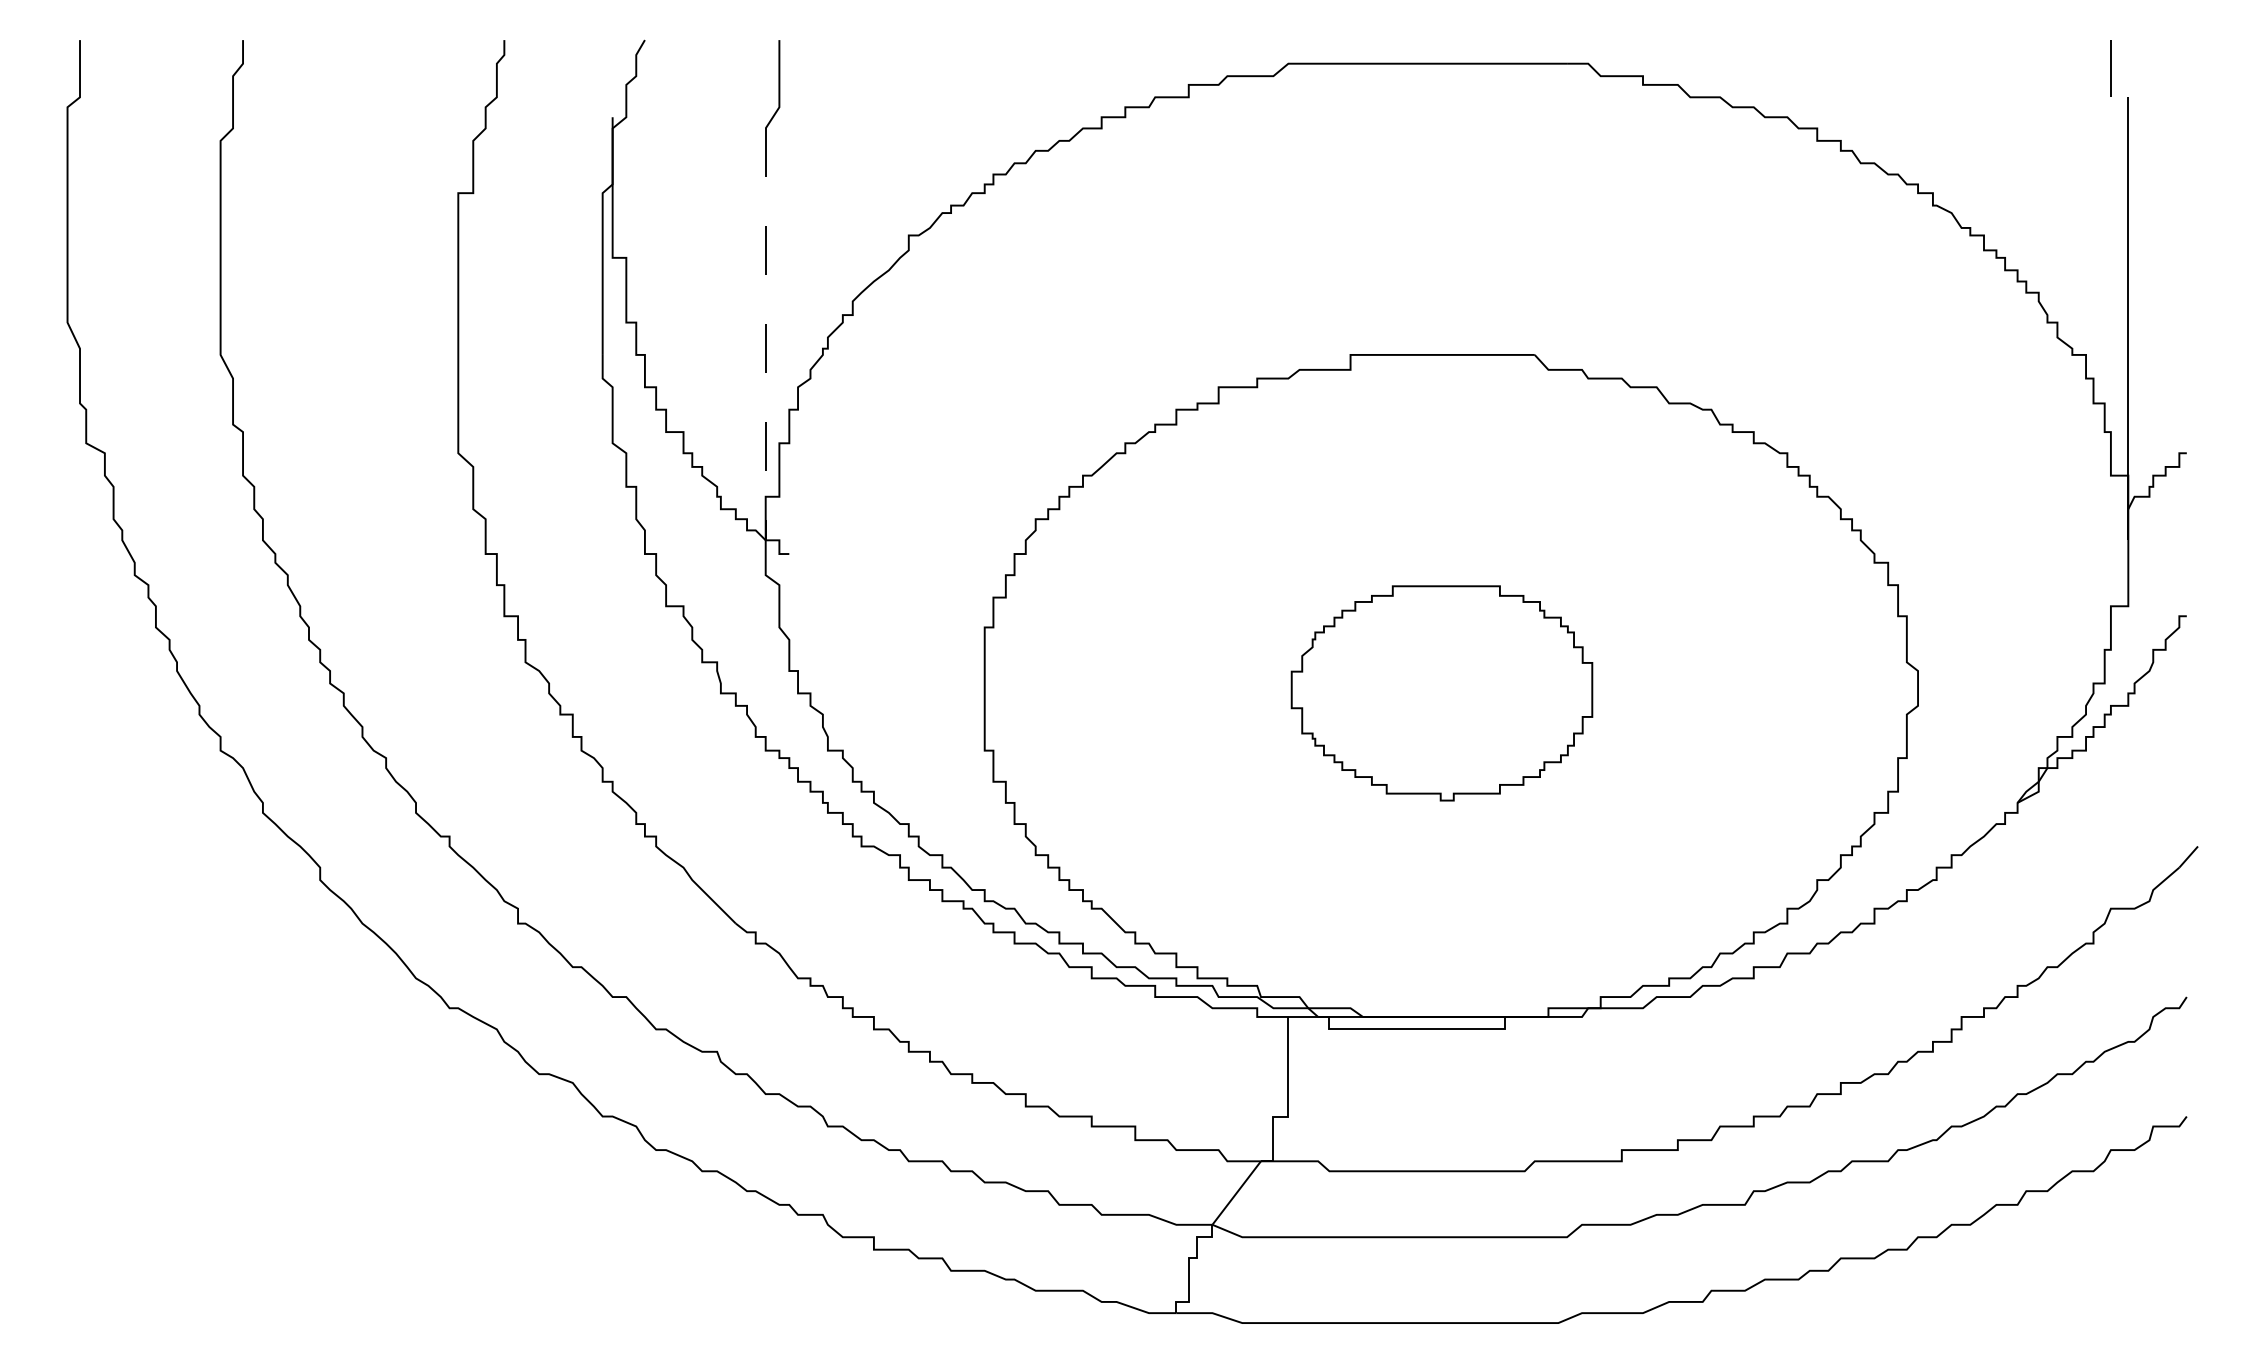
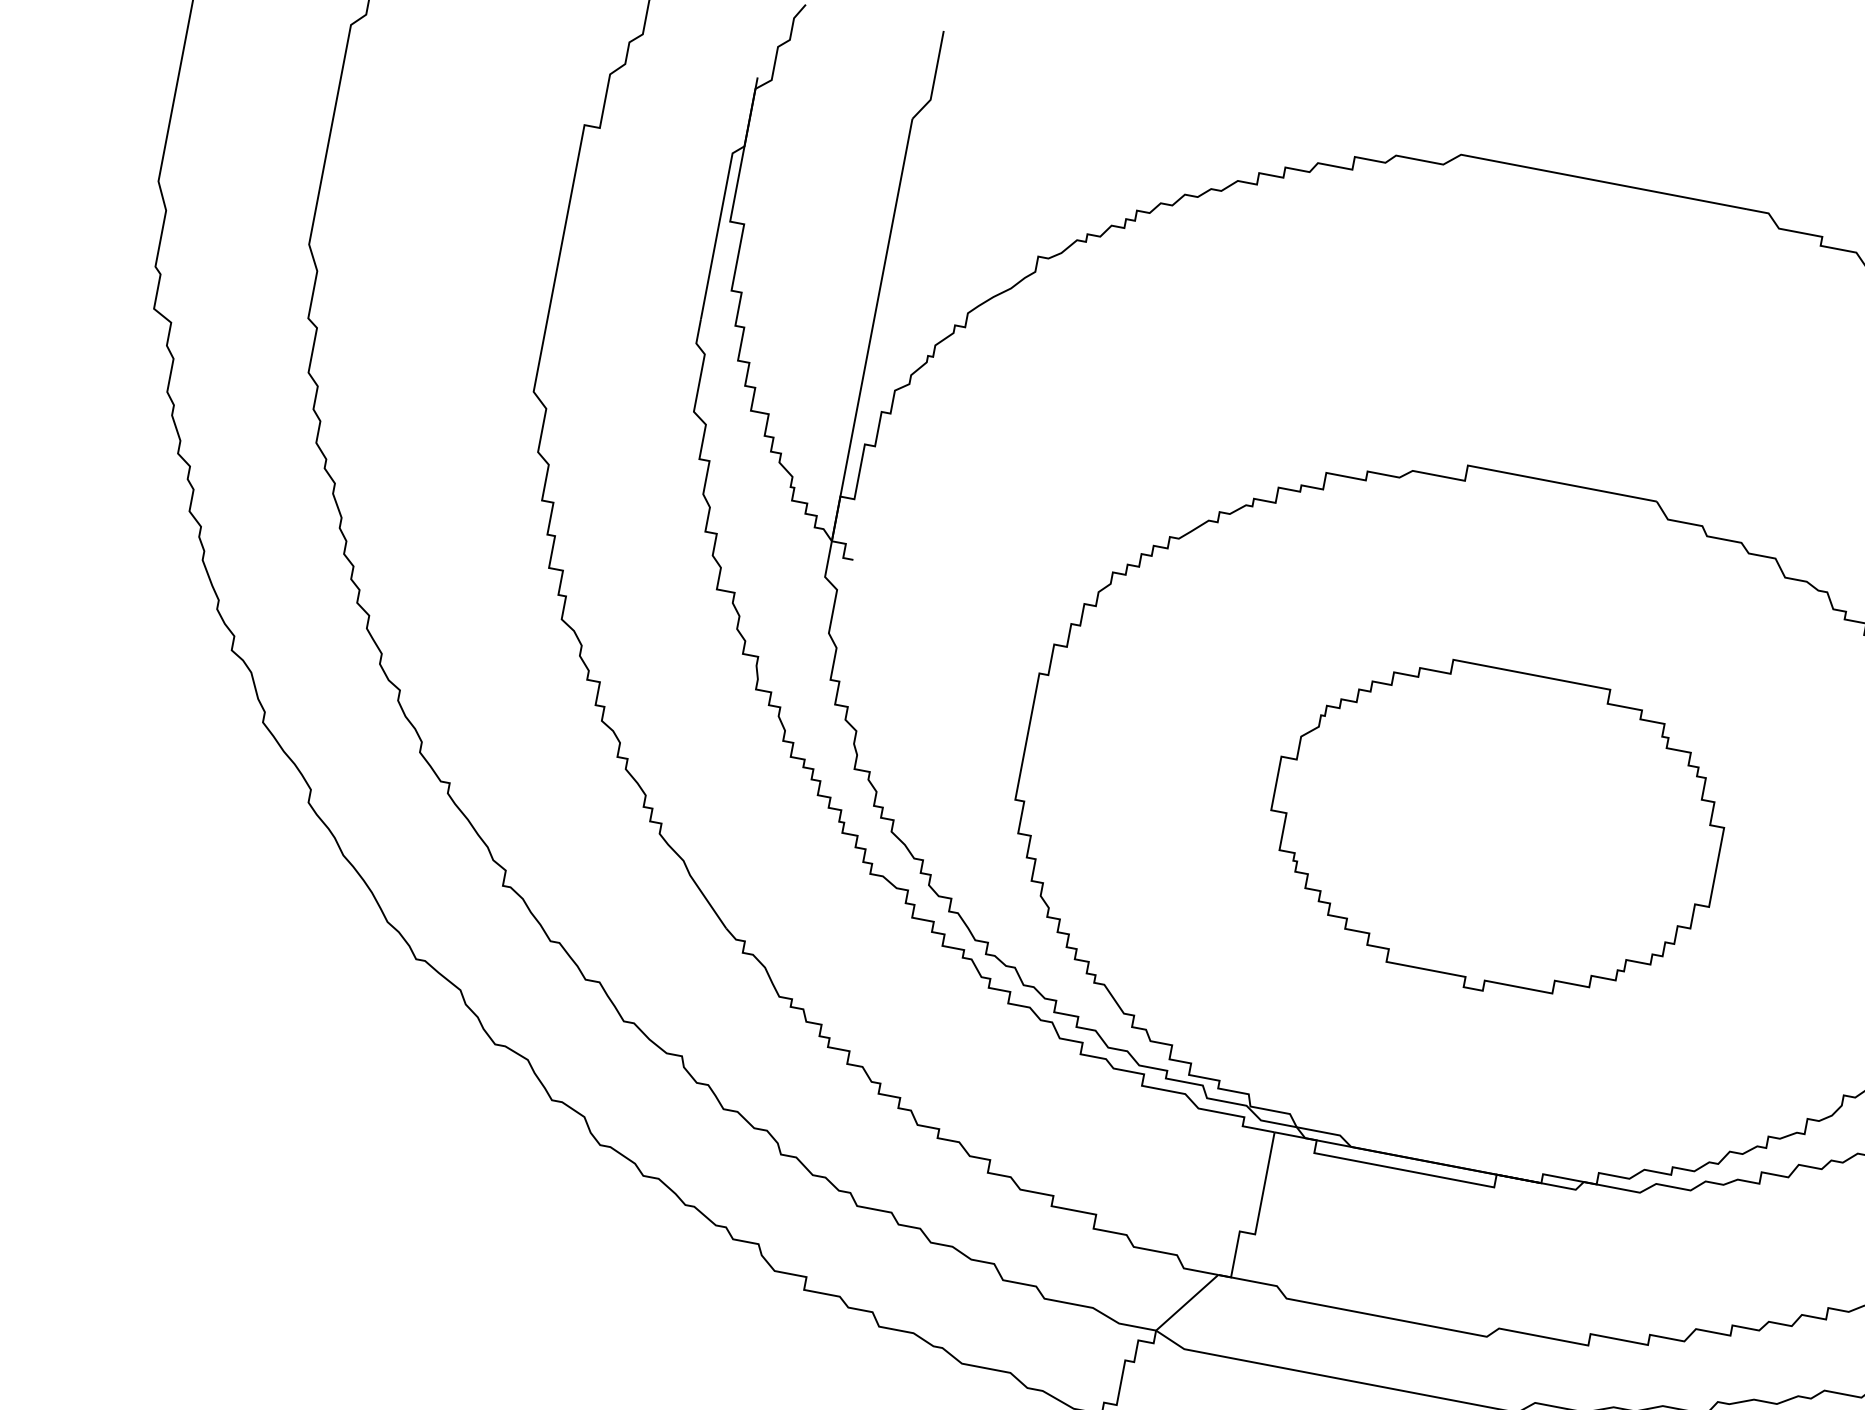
line: (765, 334) -> (871, 330), dashed -> solid
part: (1441, 693) -> (1494, 830), size x1.43

